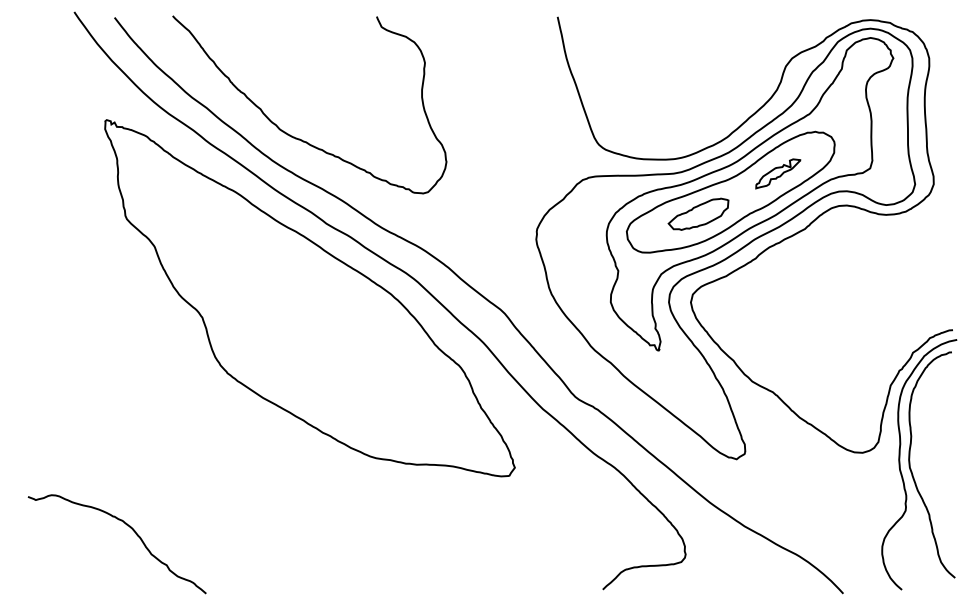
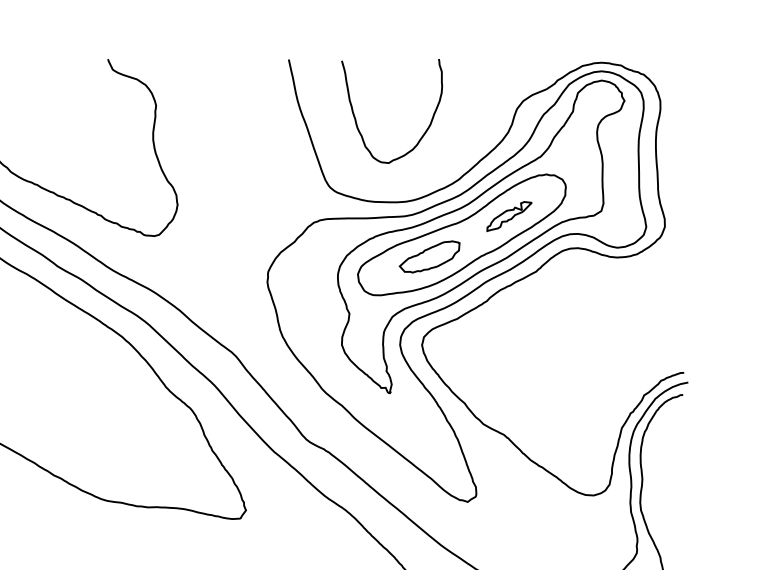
curve: (625, 77) -> (356, 120), added

